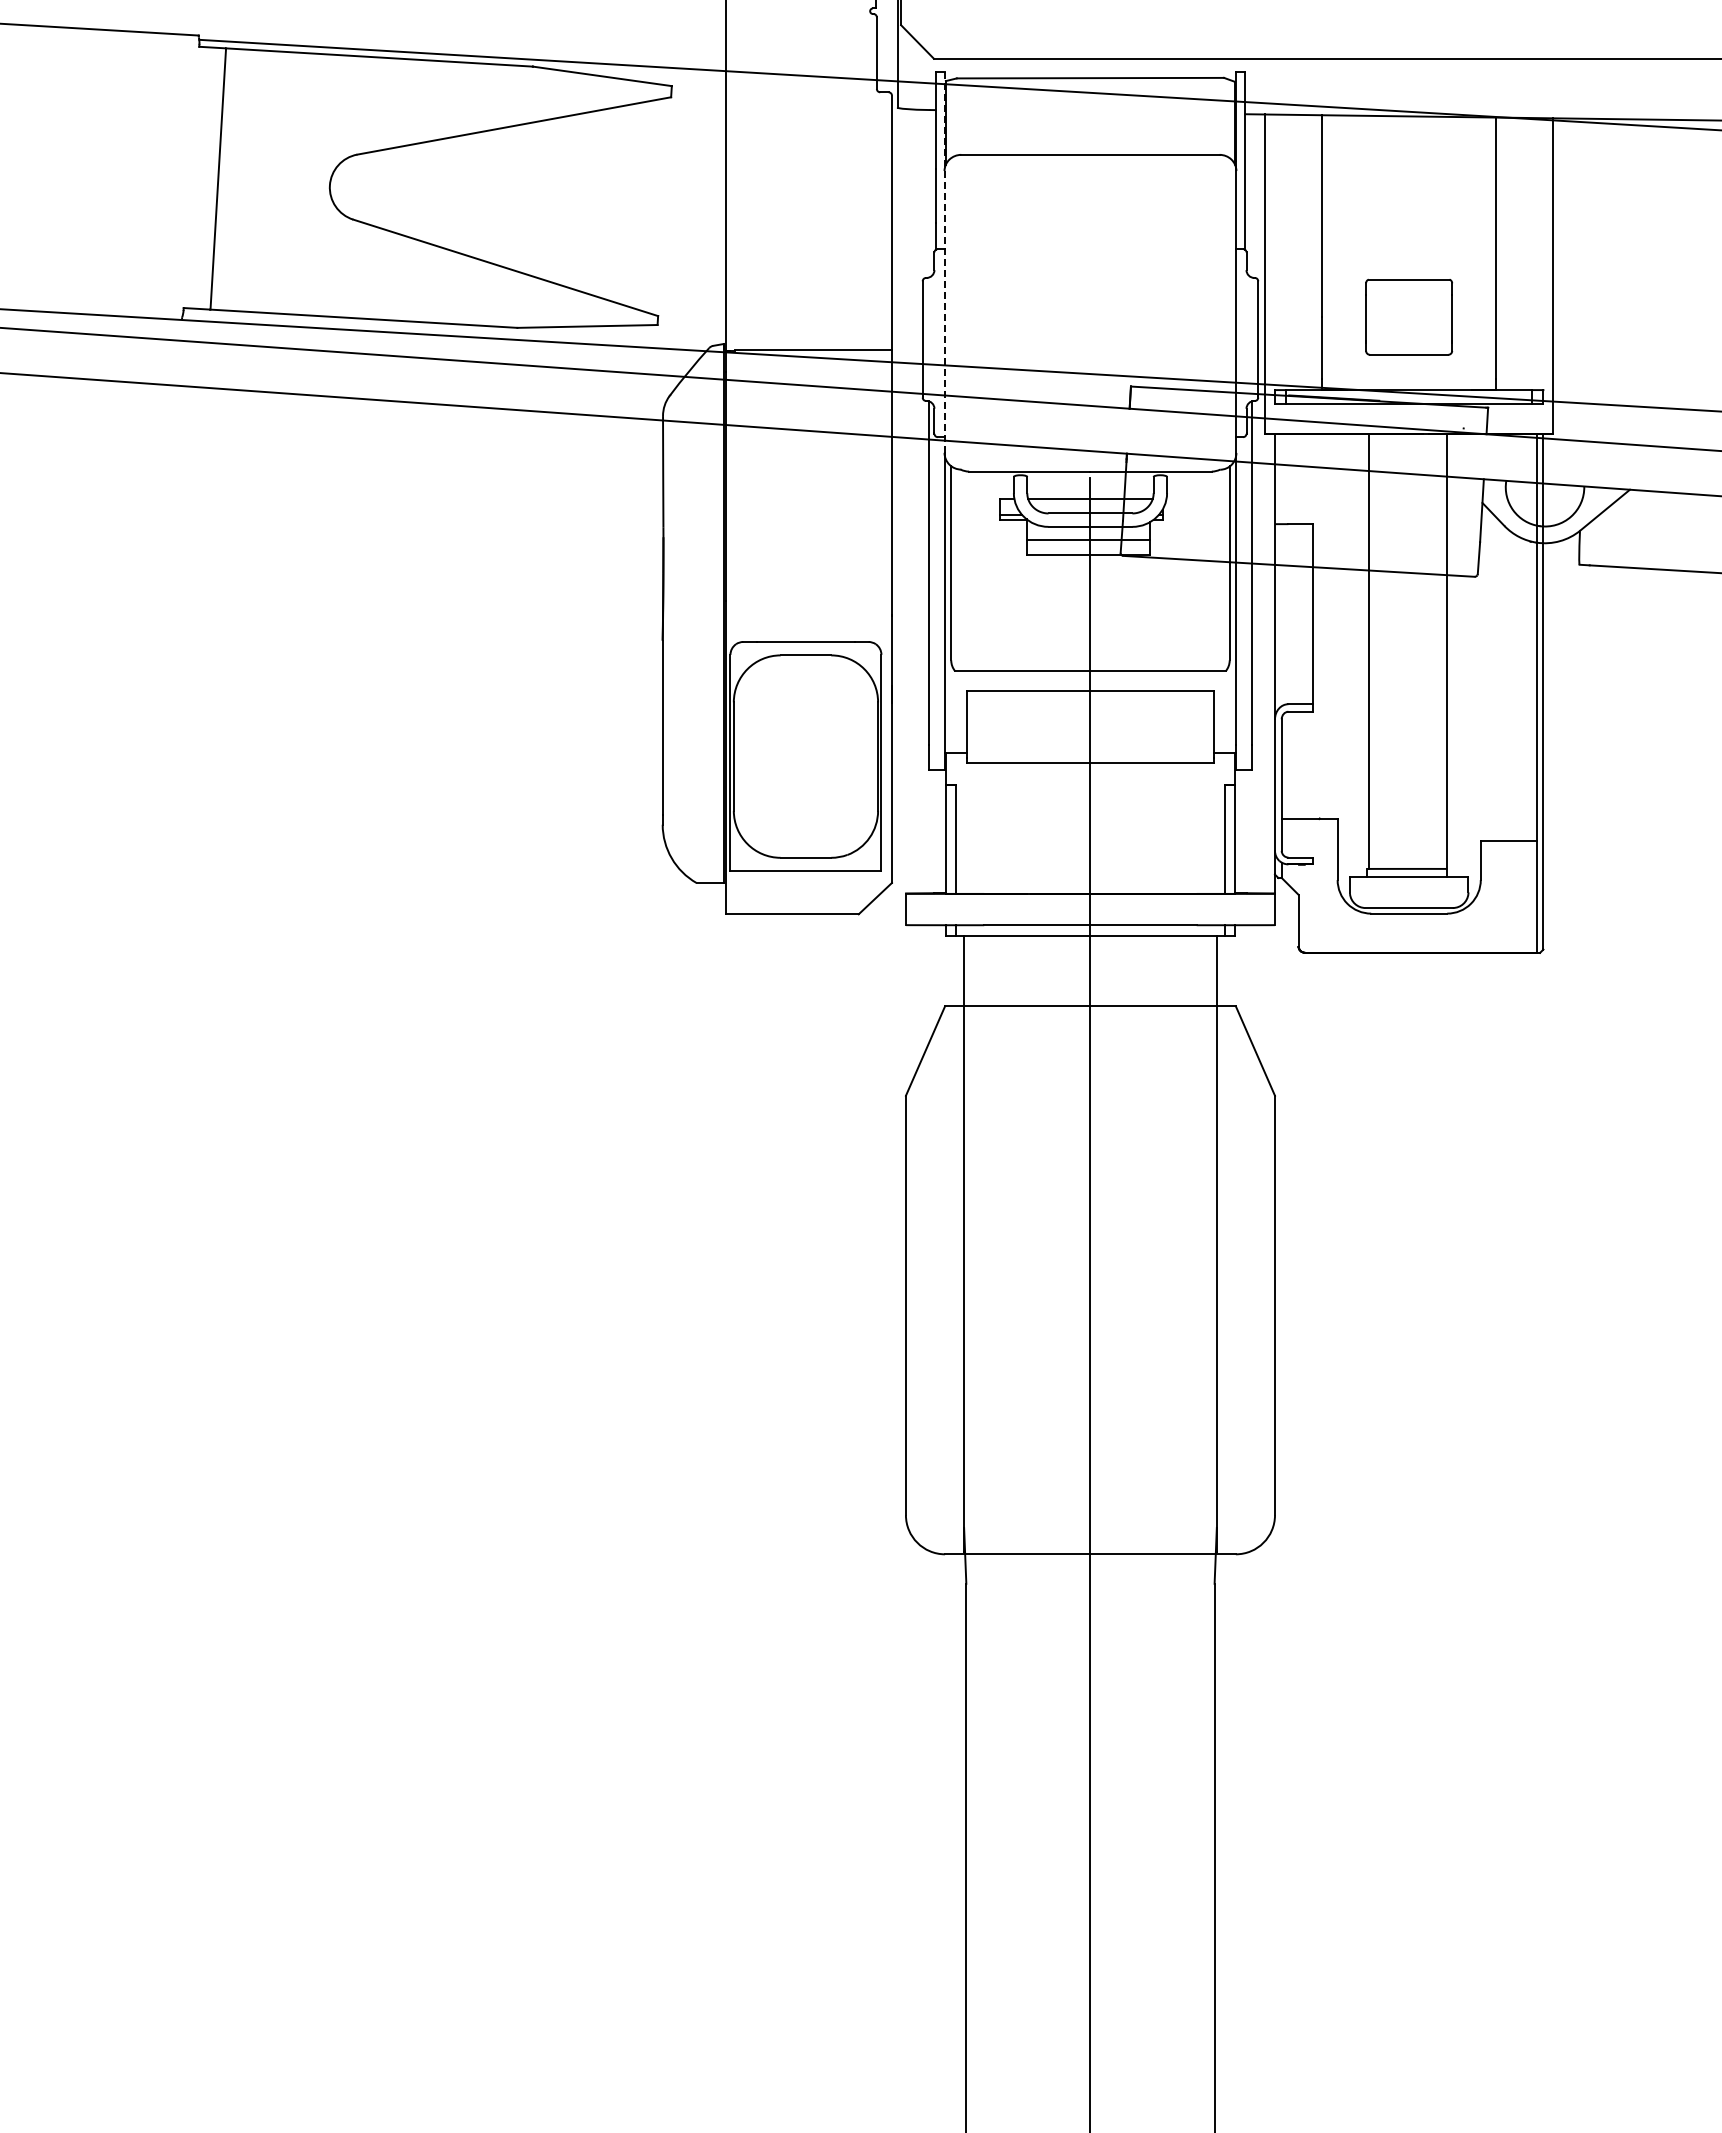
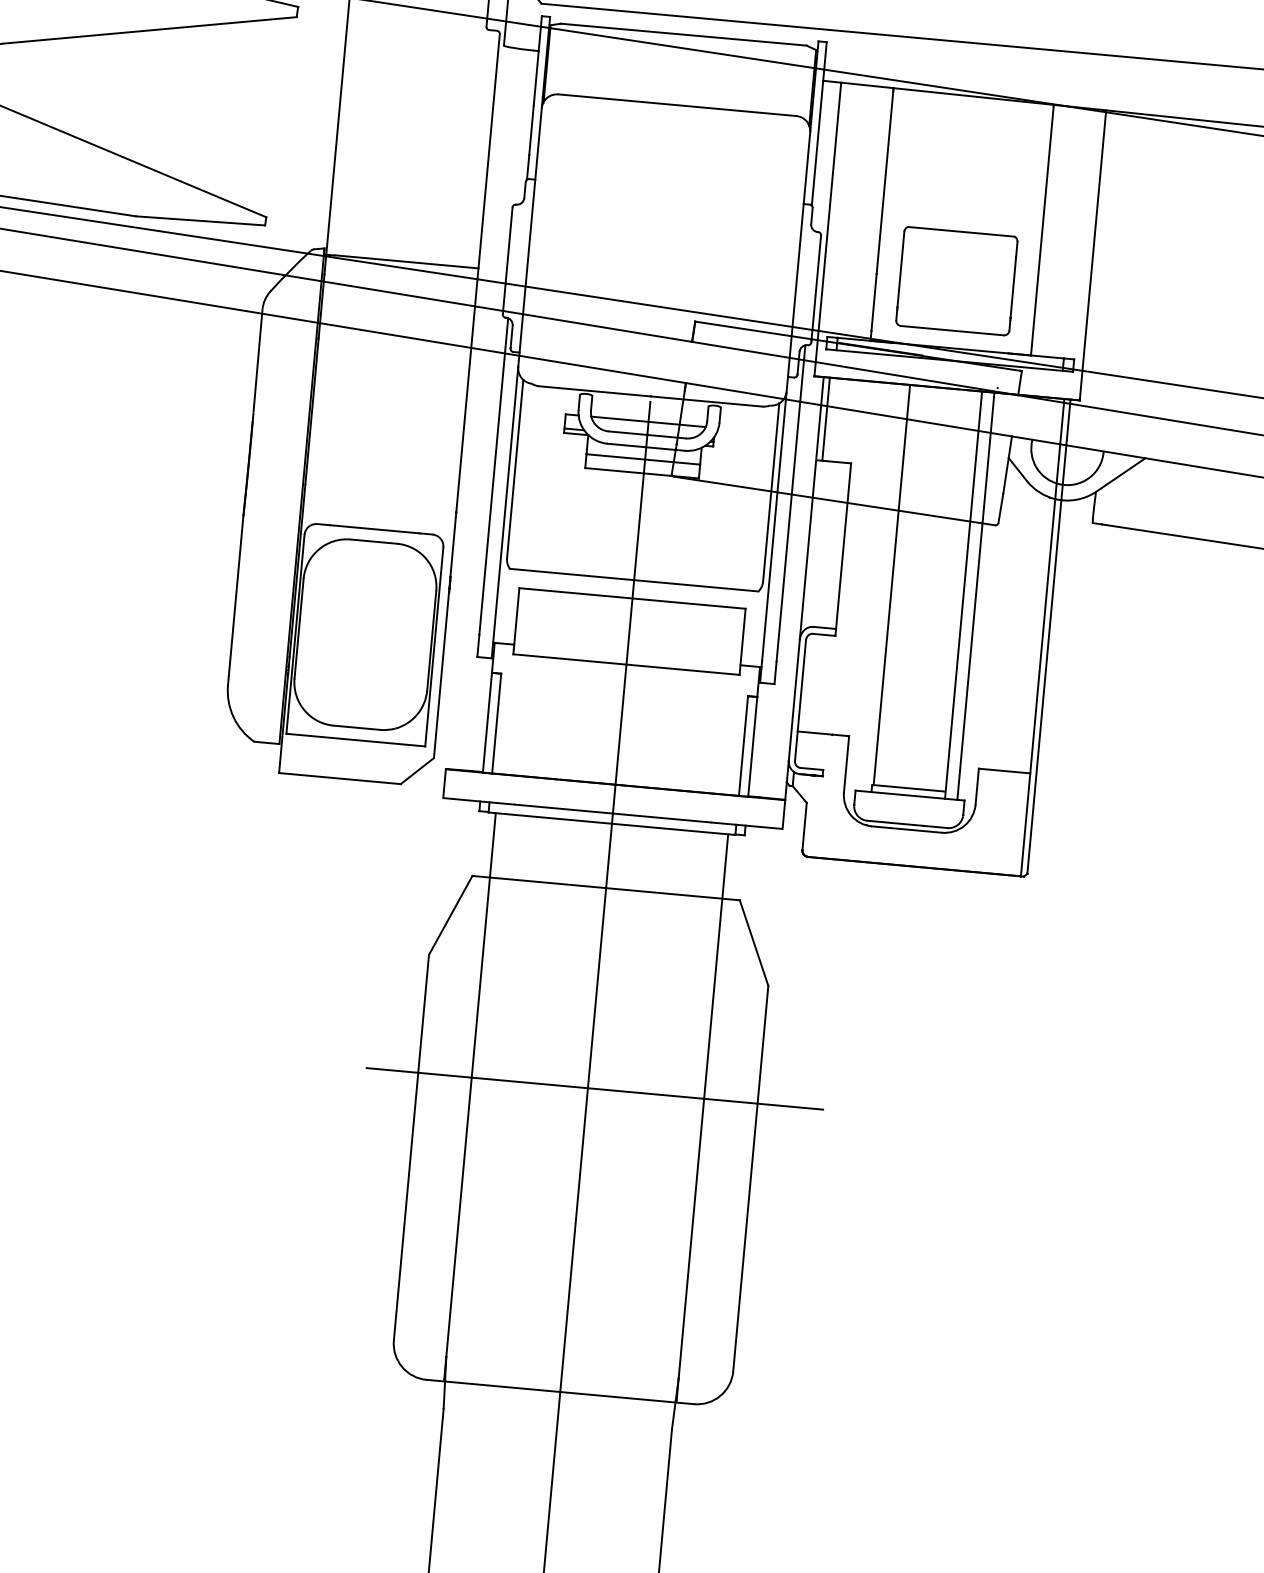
line: (944, 263) -> (534, 192), dashed -> solid
part: (1408, 316) -> (956, 280), size x1.43
line: (1281, 478) -> (825, 418), added
line: (1460, 654) -> (975, 595), added
line: (1097, 1223) -> (594, 1088), added

